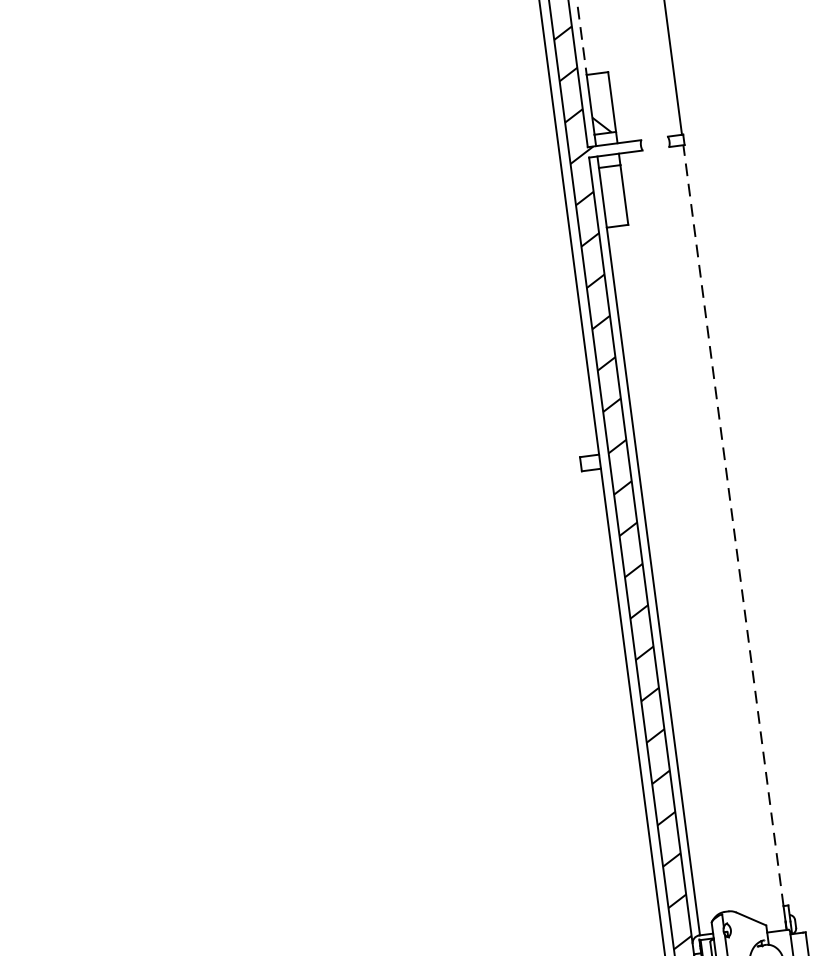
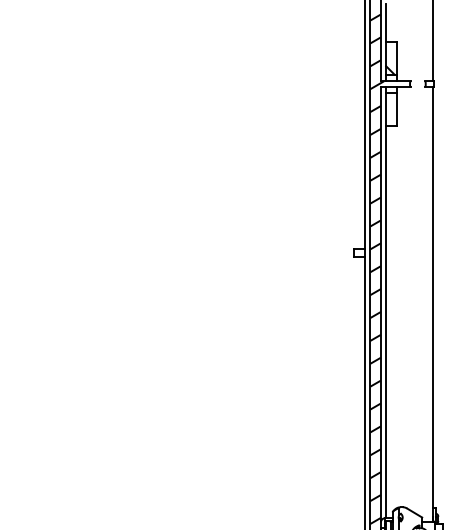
line: (582, 41) -> (385, 23), dashed -> solid
line: (734, 525) -> (433, 297), dashed -> solid

